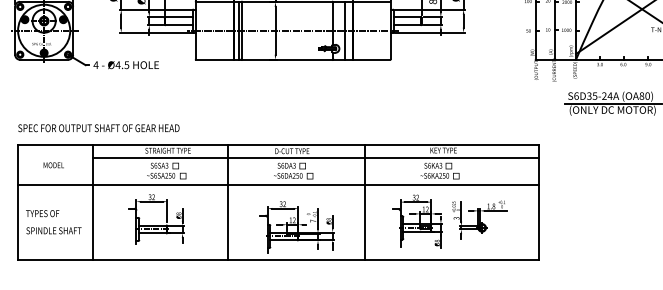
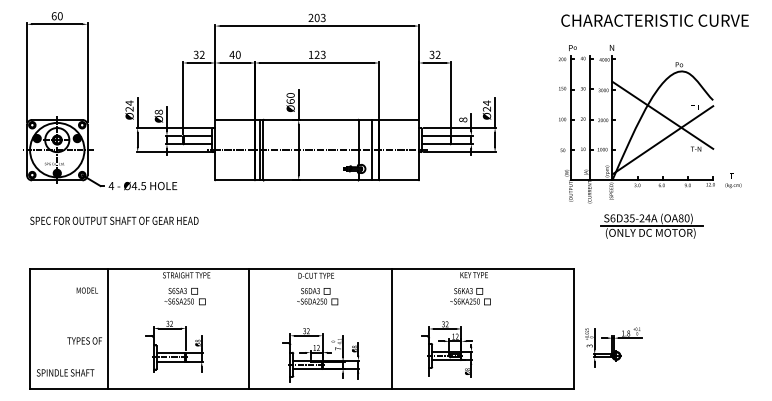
text: (98, 127) -> (114, 220), moved
line: (315, 158) -> (340, 283), removed
text: (52, 165) -> (86, 290), moved
line: (278, 185) -> (301, 311), removed
text: (42, 213) -> (84, 340), moved
part: (479, 219) -> (613, 347), moved
text: (53, 230) -> (65, 372), moved

